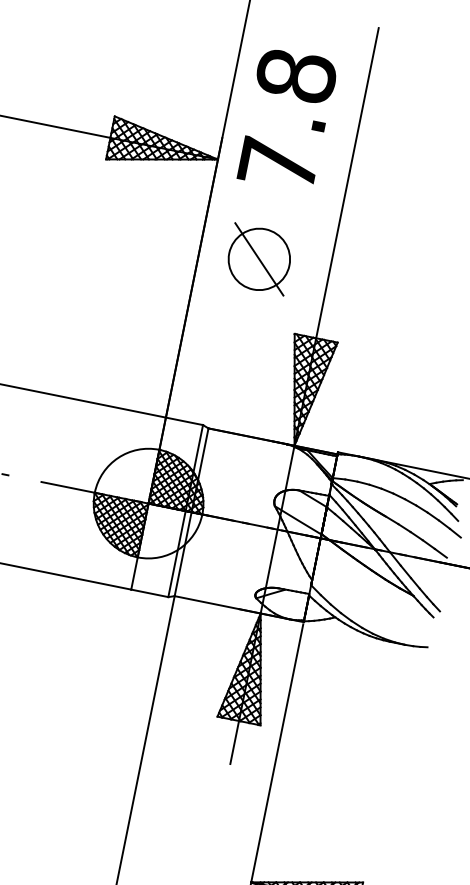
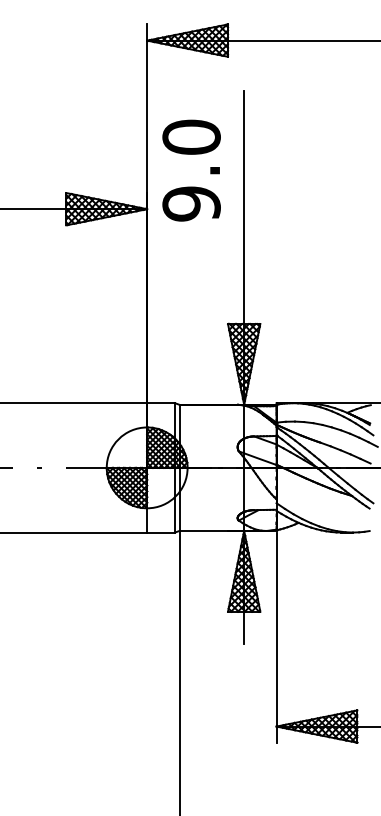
text: (287, 119) -> (191, 170), 7.8 -> 9.0
part: (259, 258) -> (191, 274), removed

